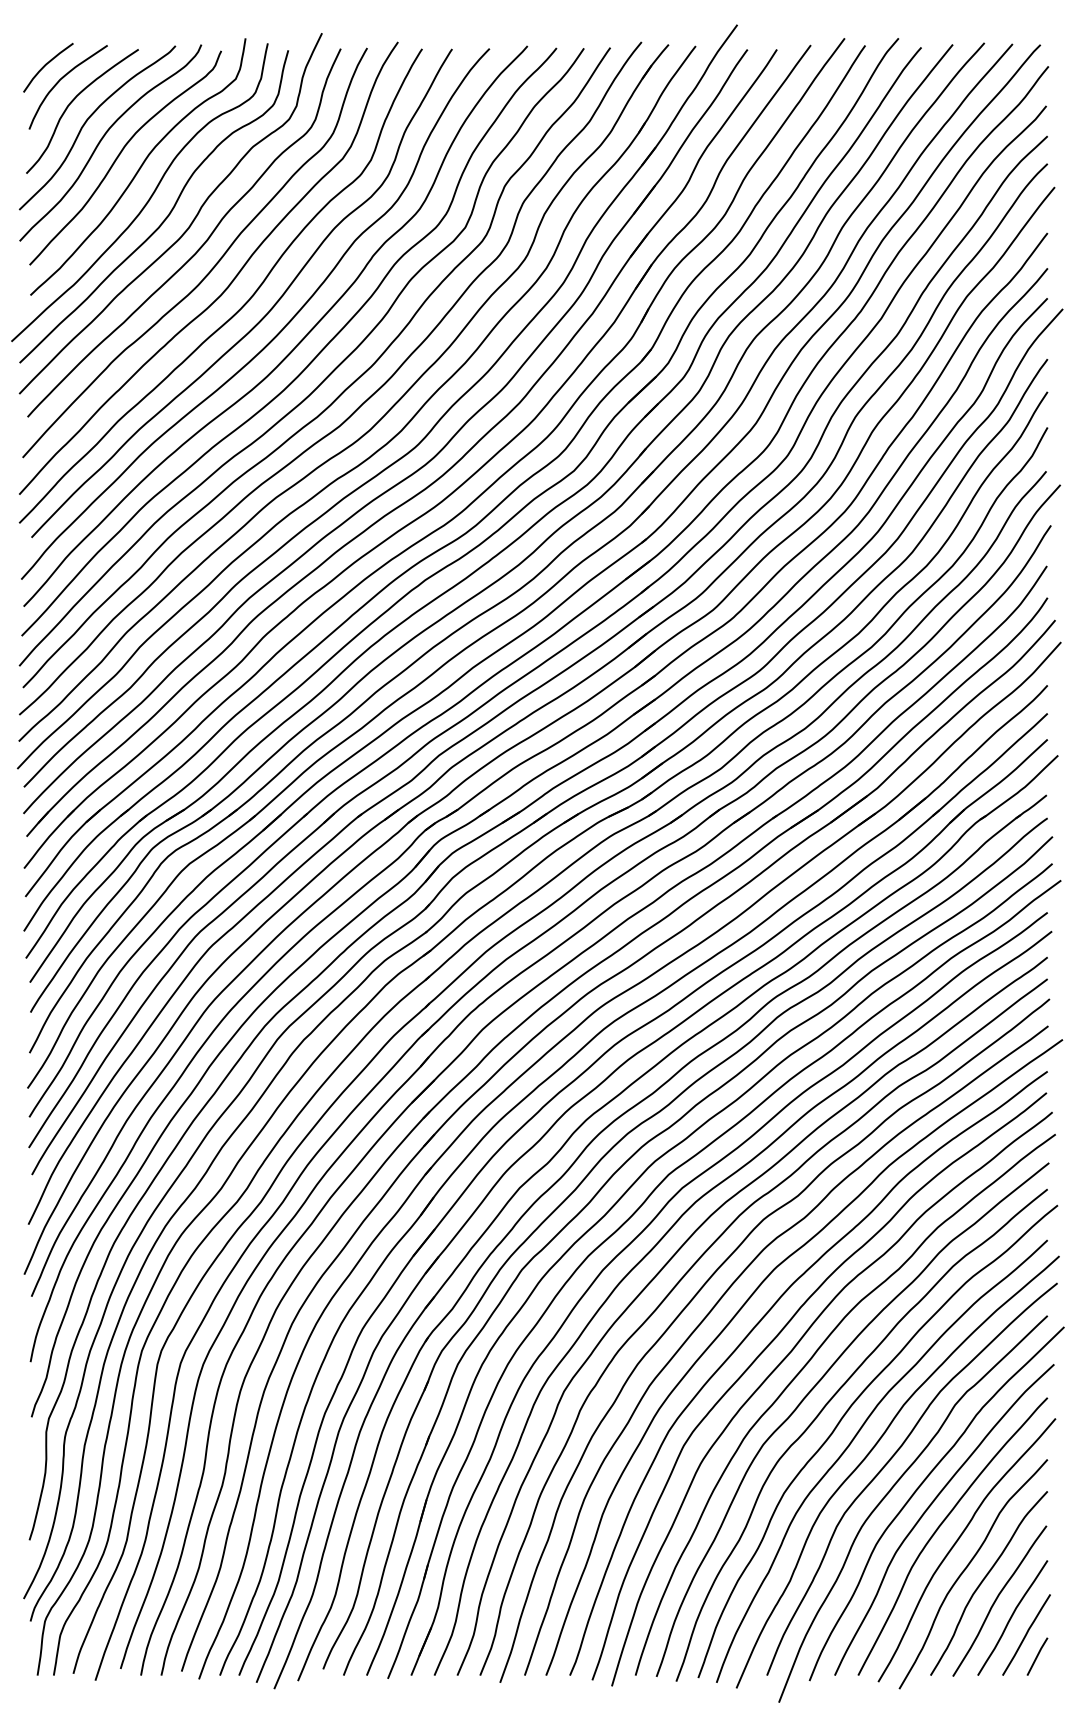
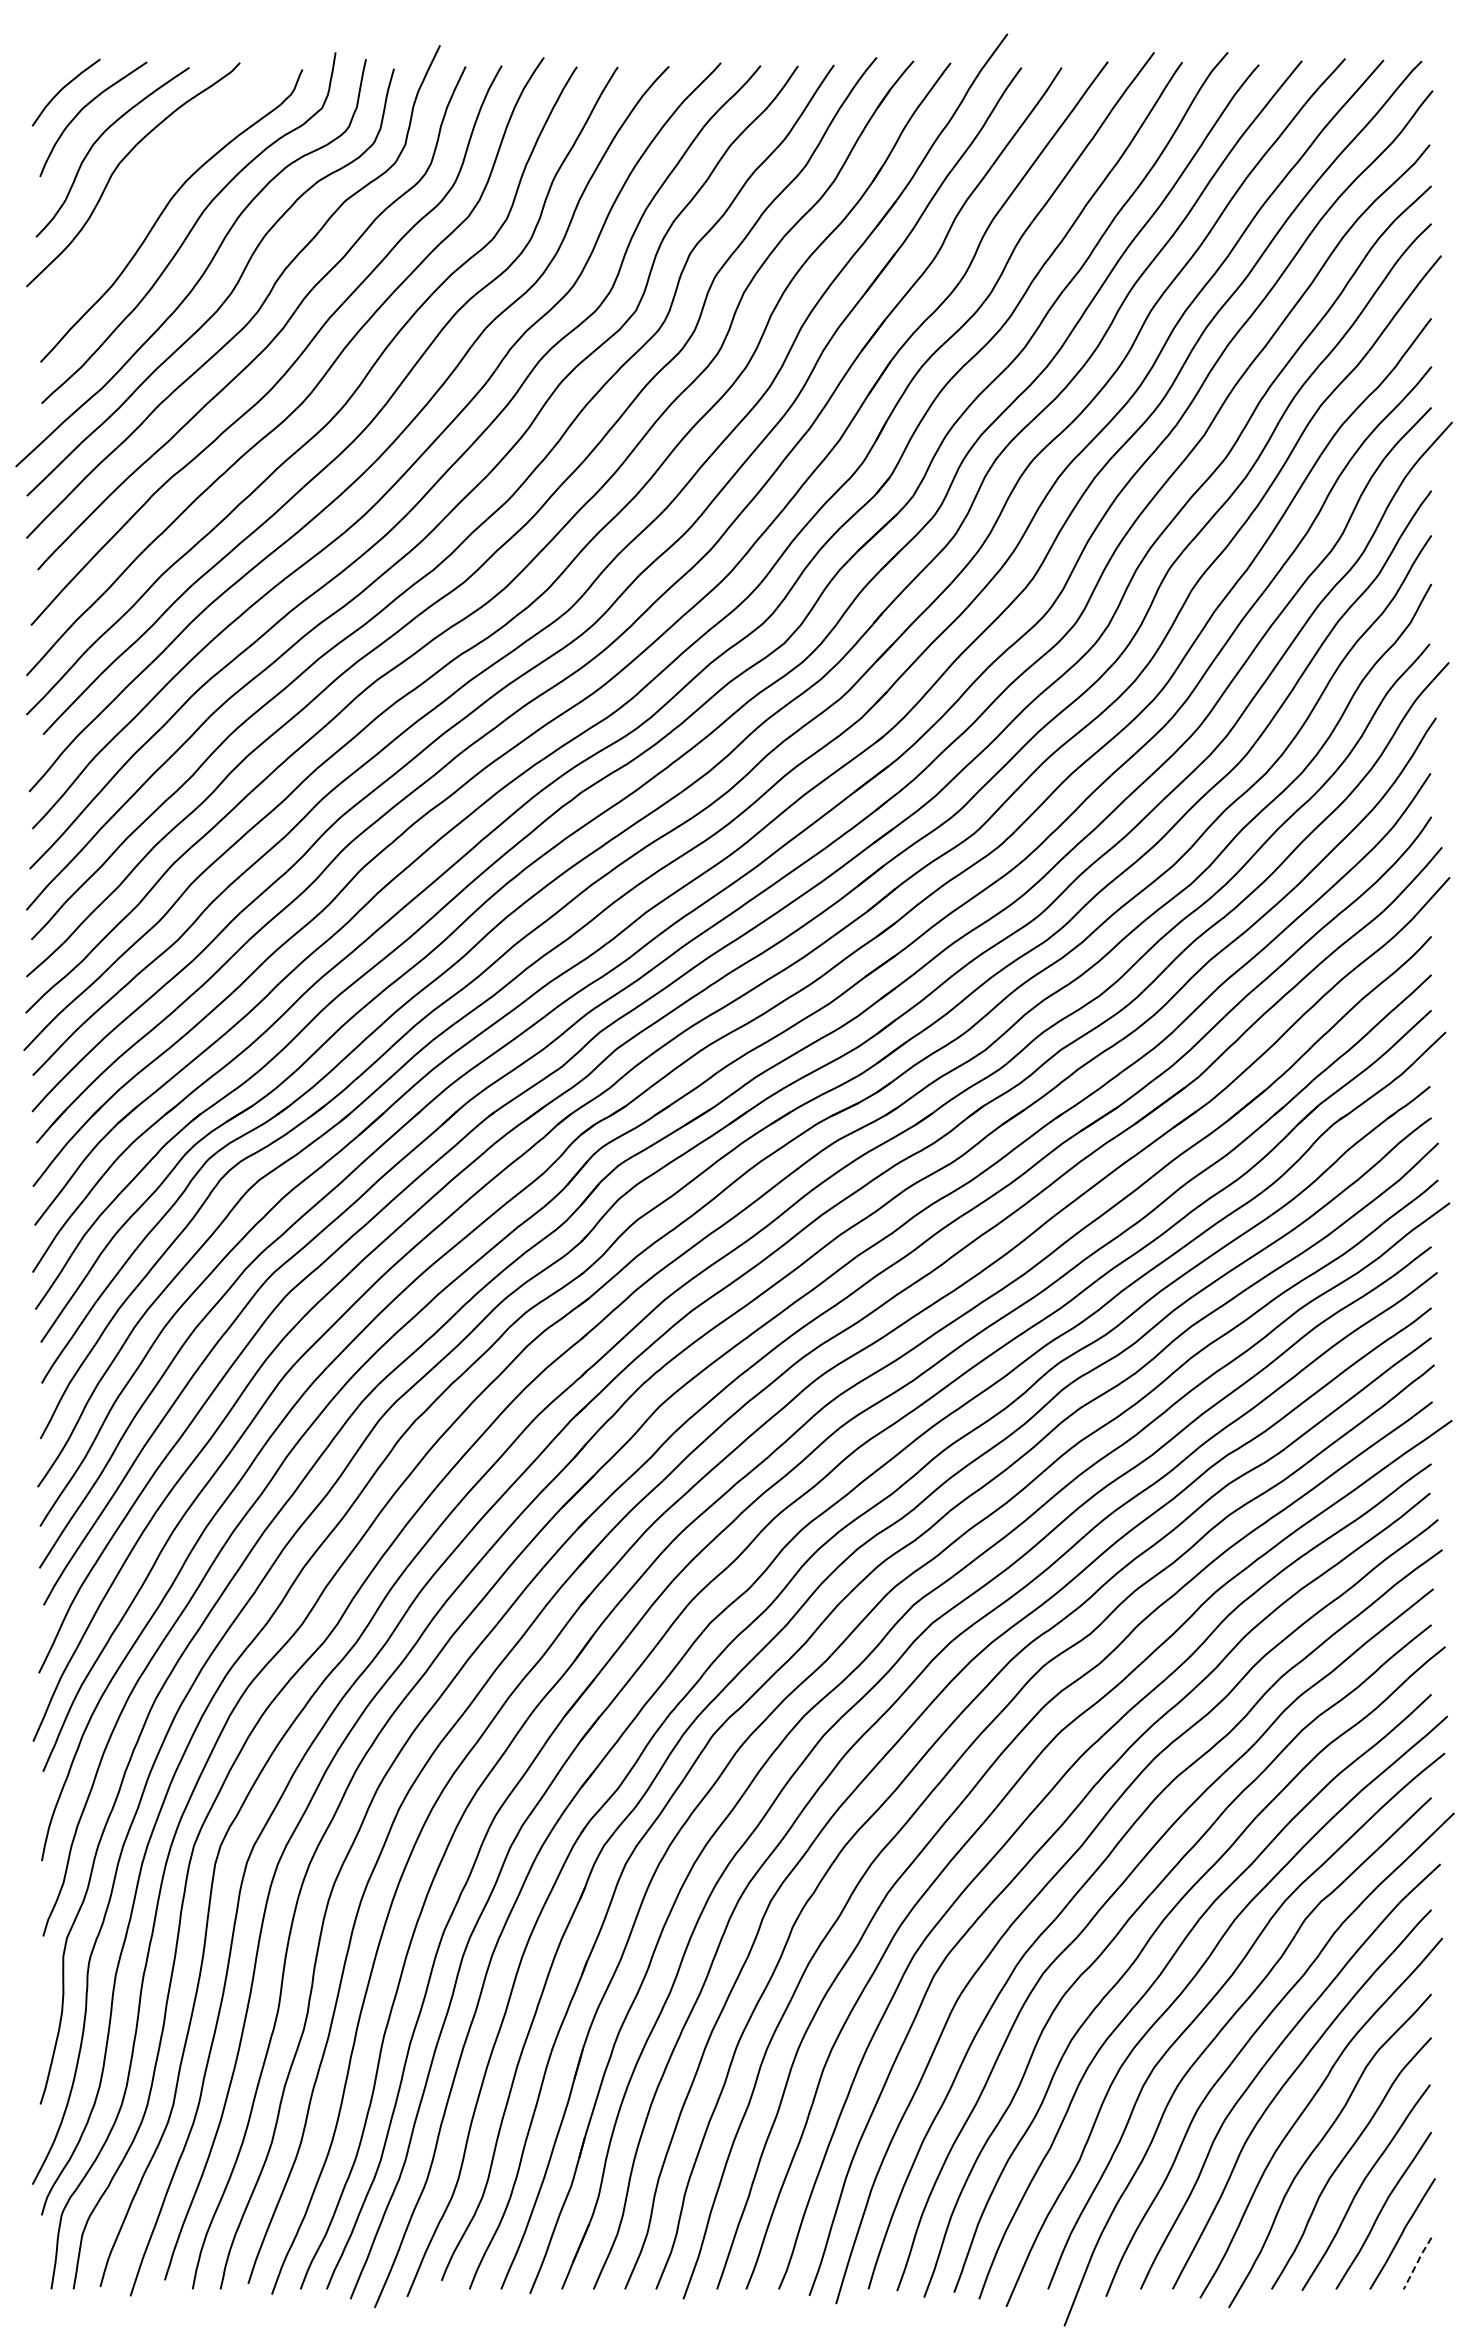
curve: (103, 137) -> (141, 188), removed
line: (1037, 1655) -> (1417, 2262), solid -> dashed

